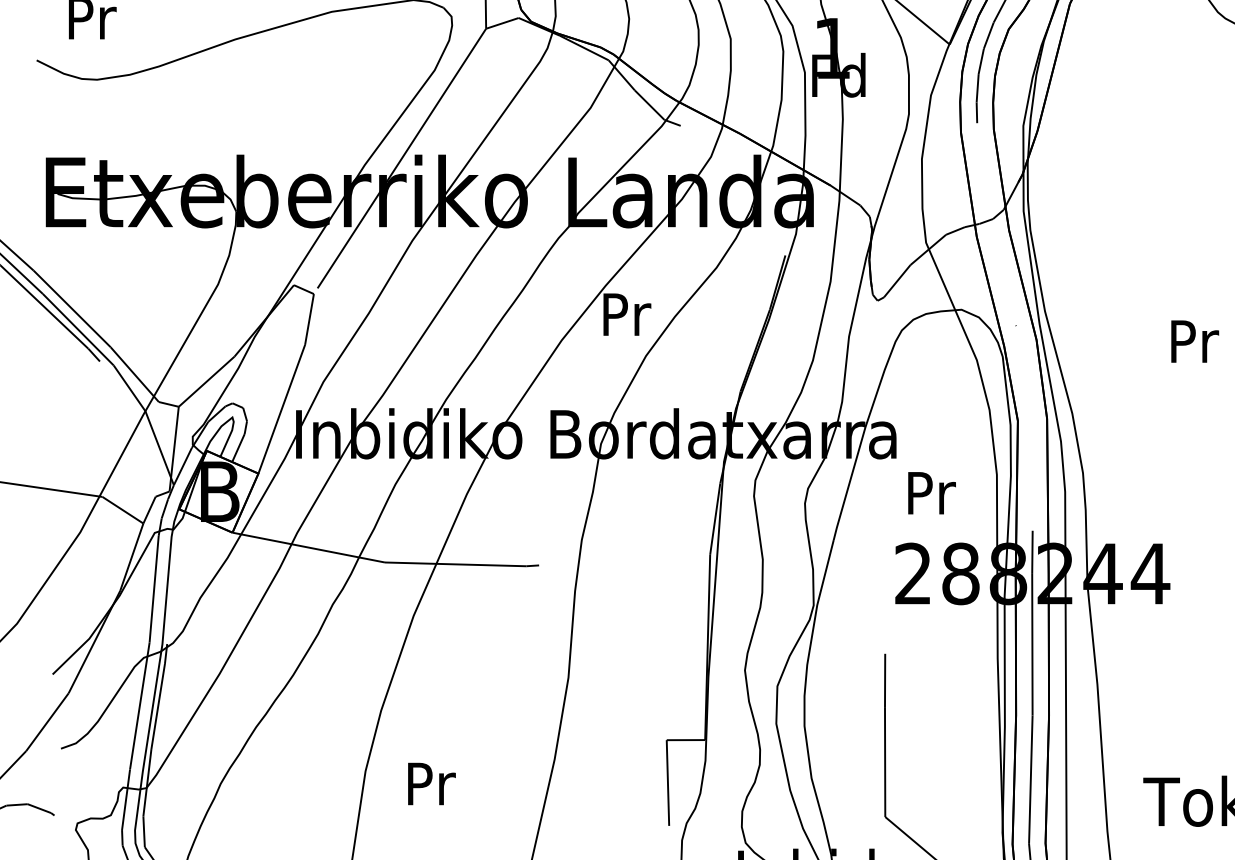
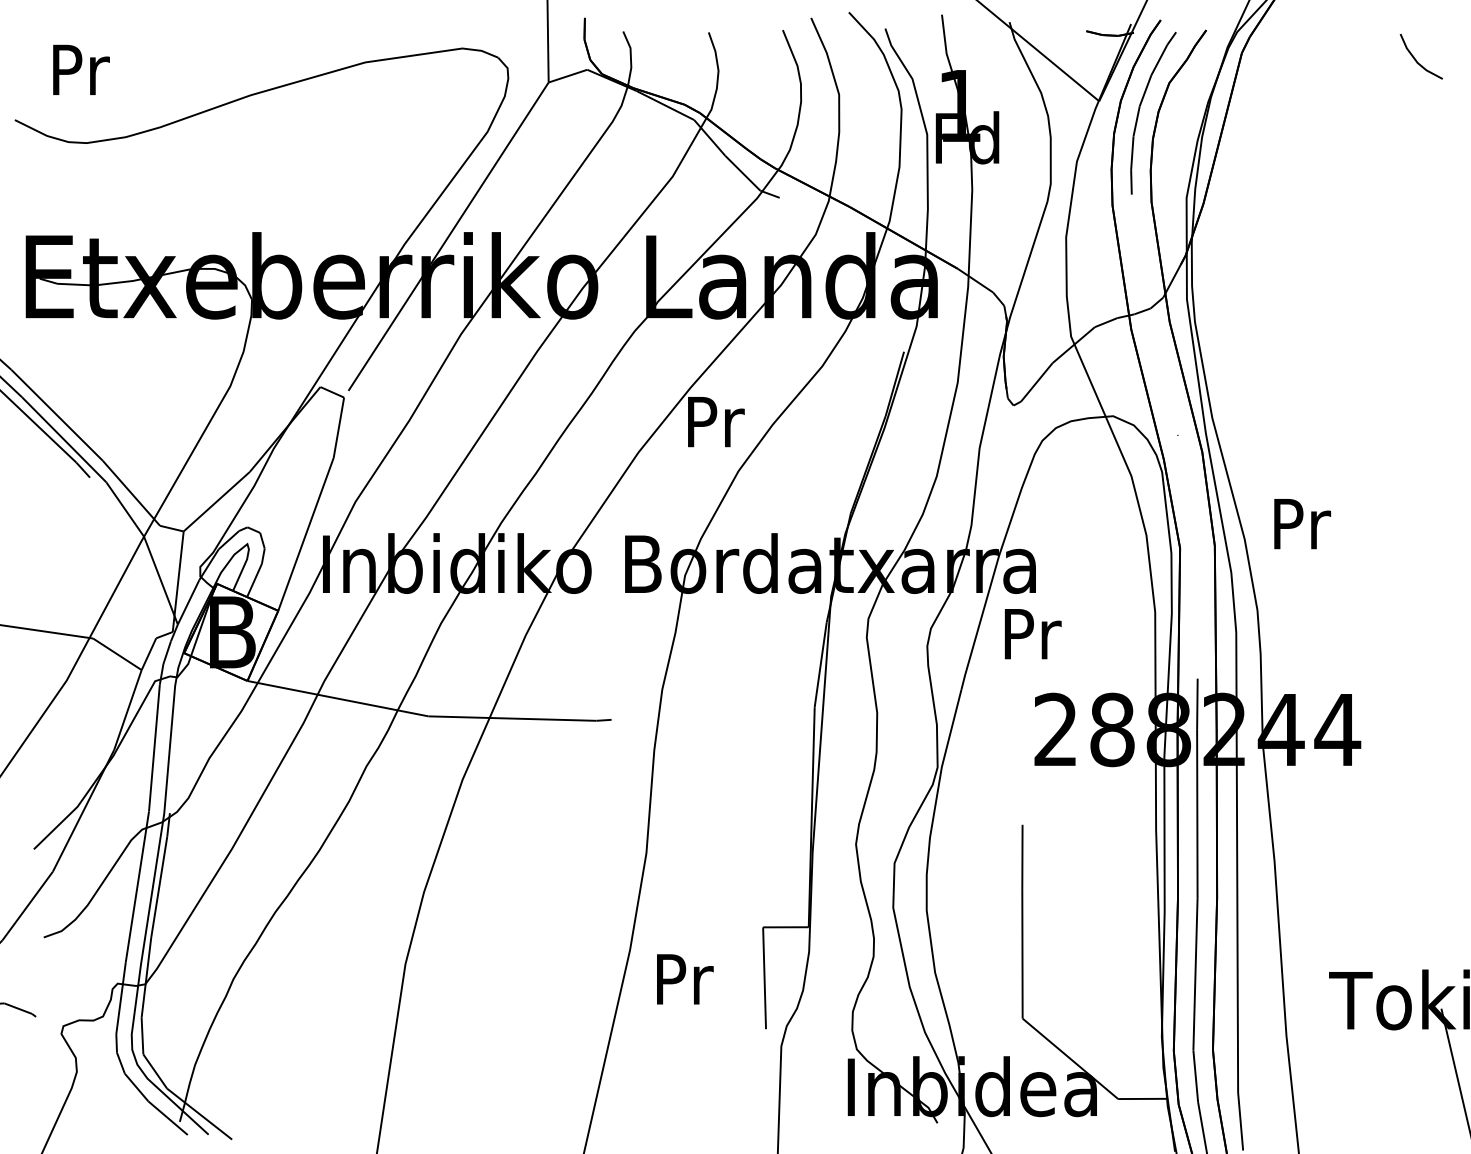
text: (1195, 341) -> (1302, 524), moved
text: (932, 493) -> (1033, 634), moved
text: (432, 784) -> (685, 979), moved

